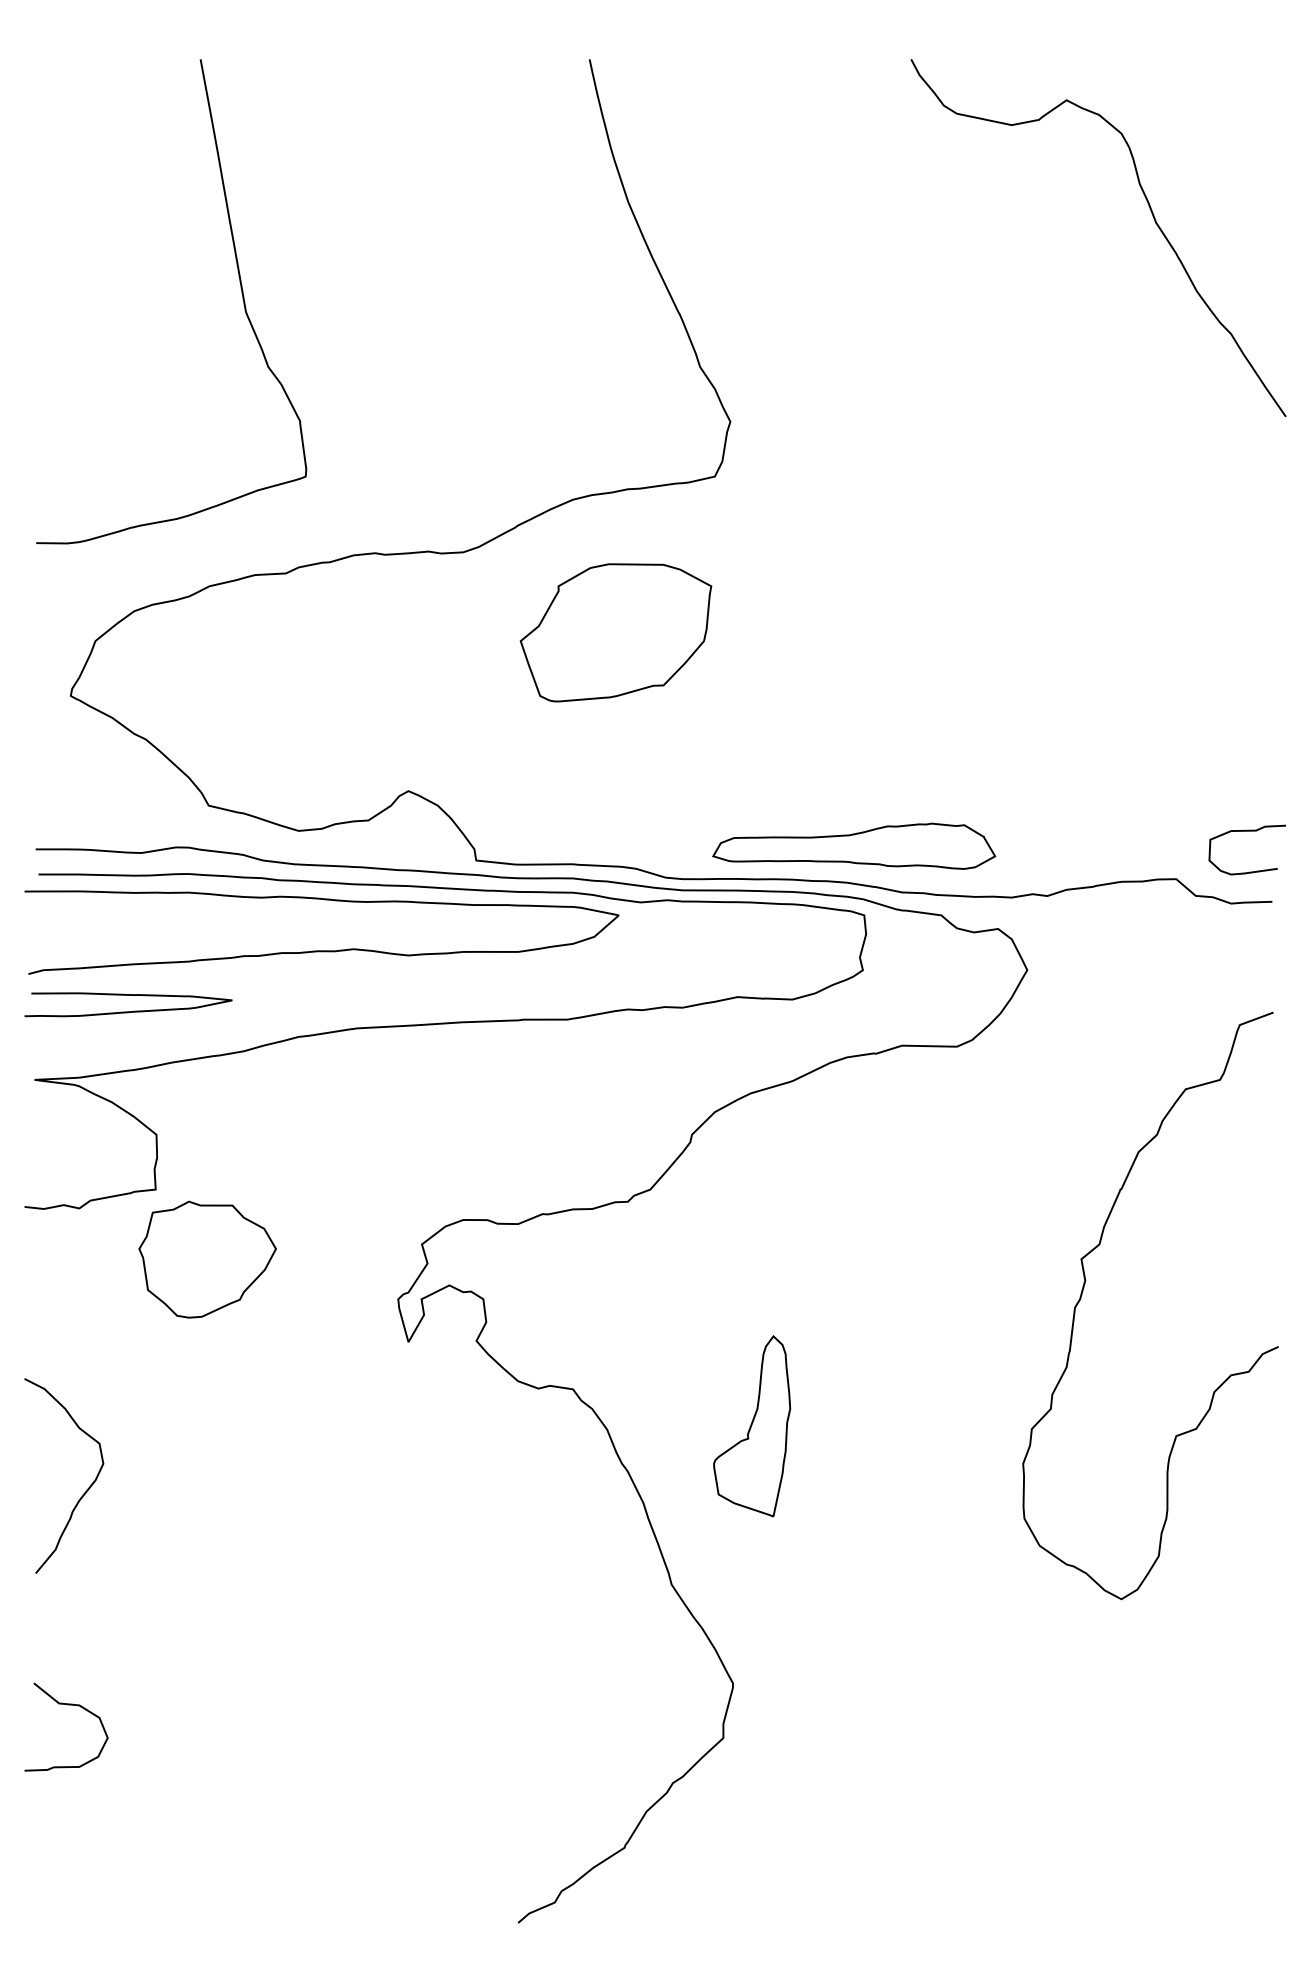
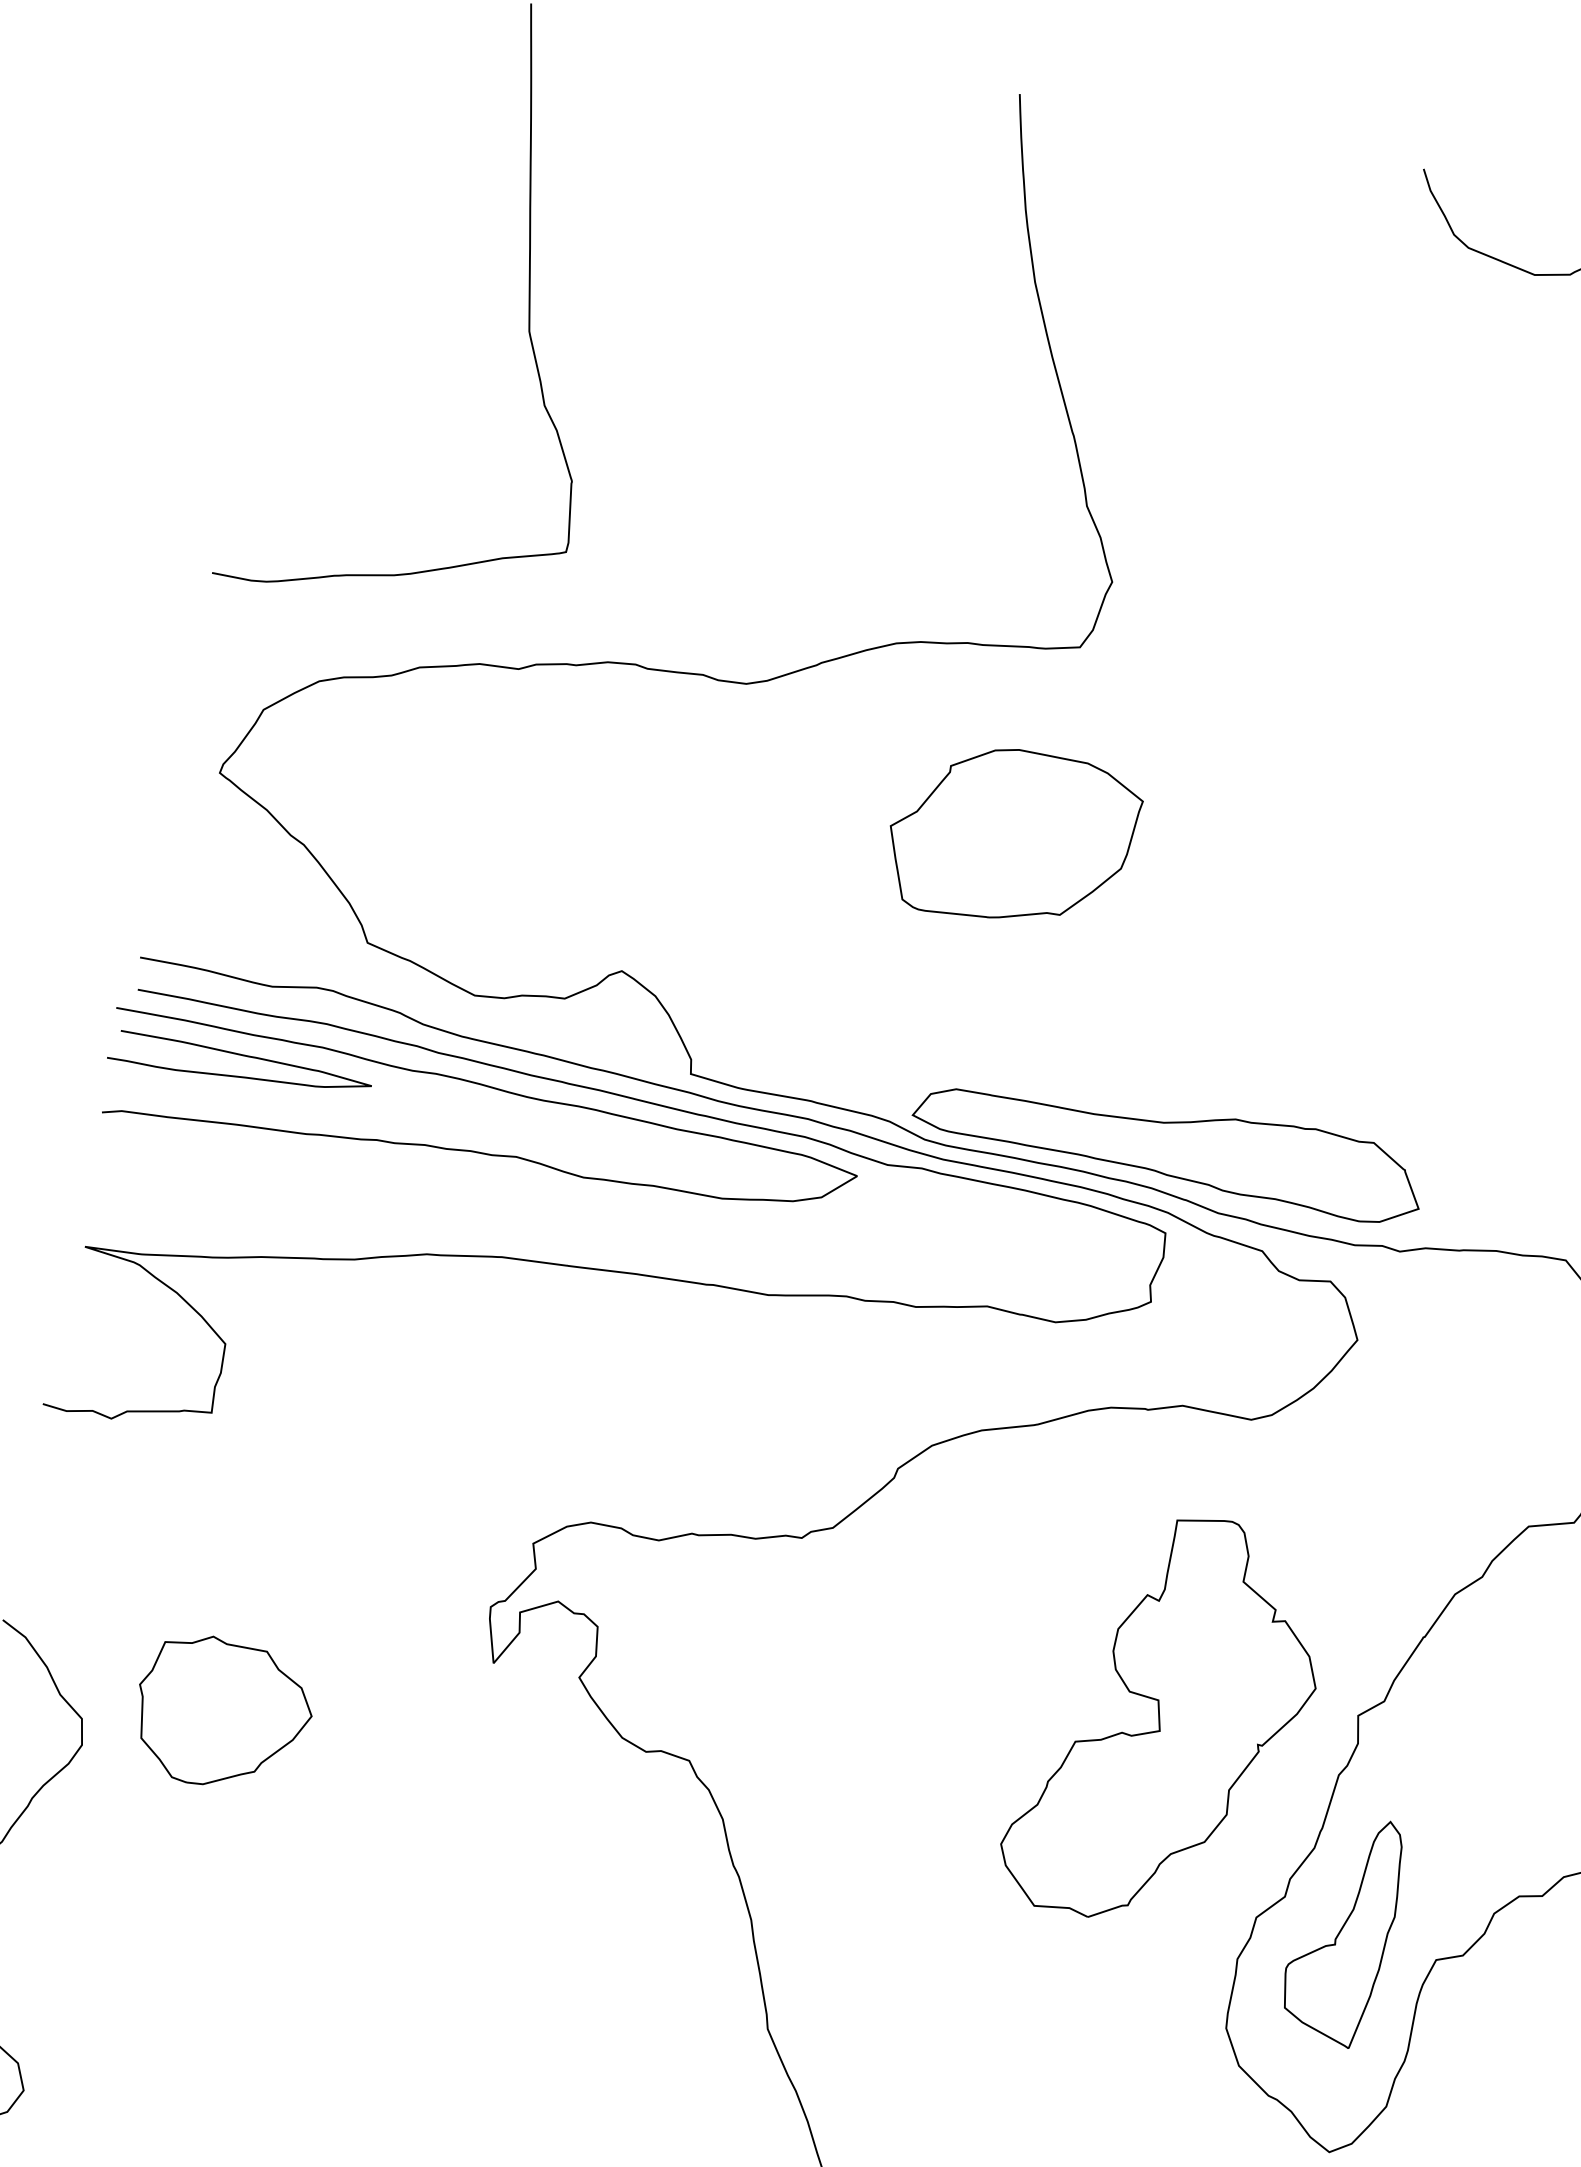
part: (615, 632) -> (1011, 837), moved
part: (853, 846) -> (1168, 1144), size x1.43
curve: (128, 1011) -> (238, 1075), moved
part: (207, 1259) -> (223, 1713), moved
part: (934, 1290) -> (1166, 1720), added
part: (752, 1426) -> (1343, 1930), moved

